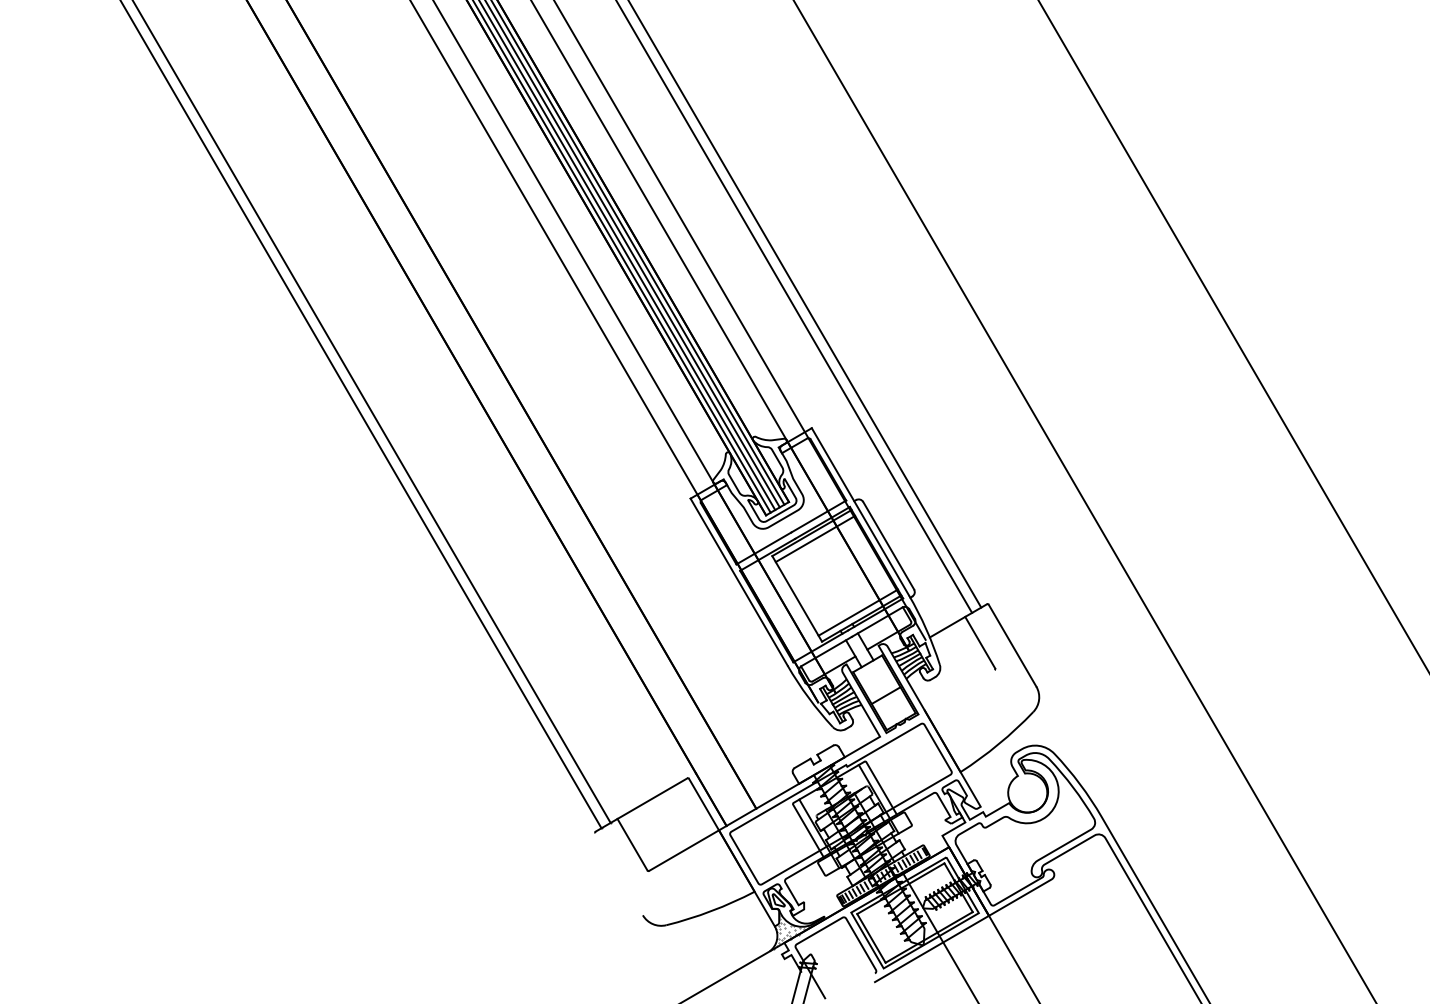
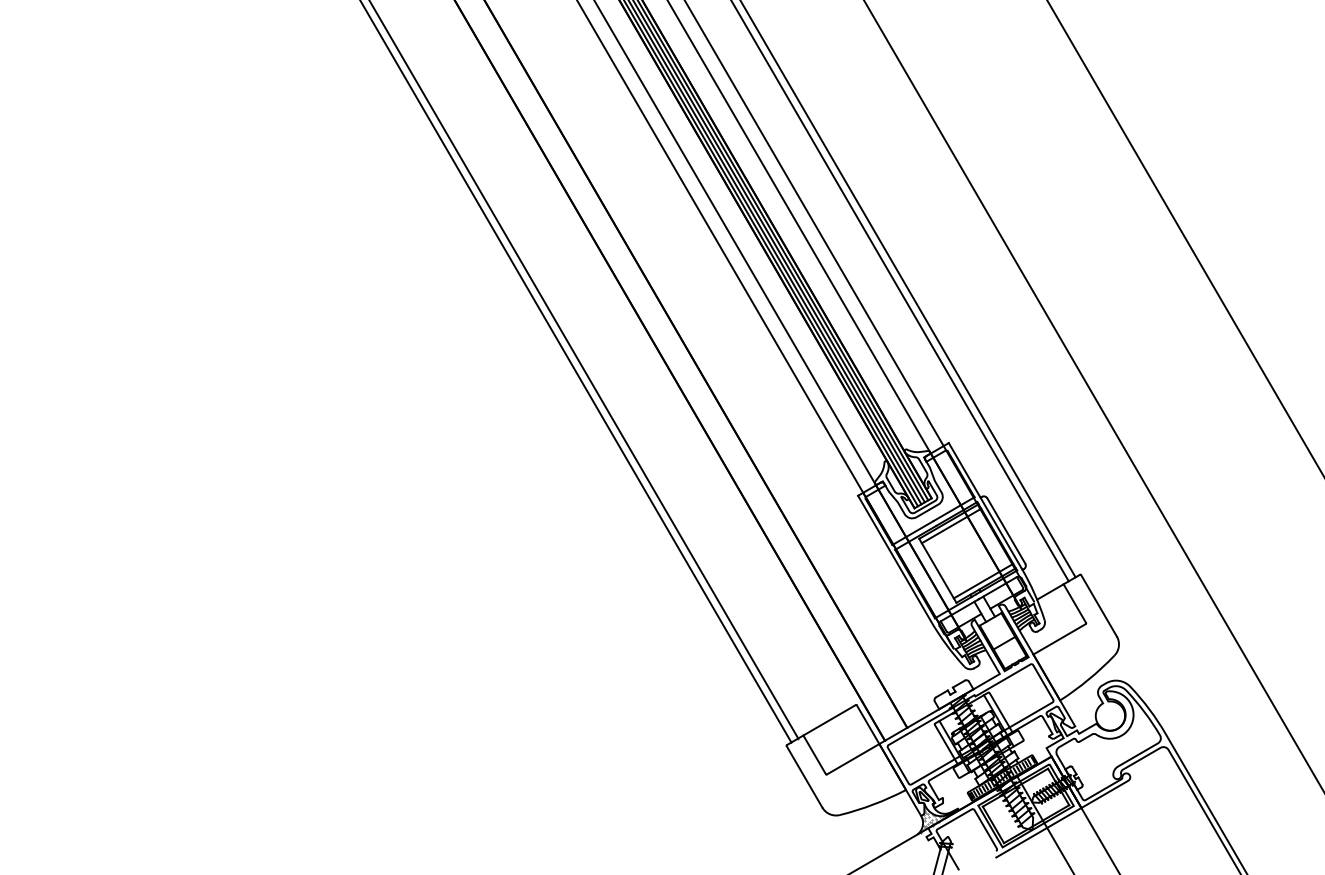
line: (959, 690) -> (1059, 639), added
line: (618, 873) -> (804, 776), added

